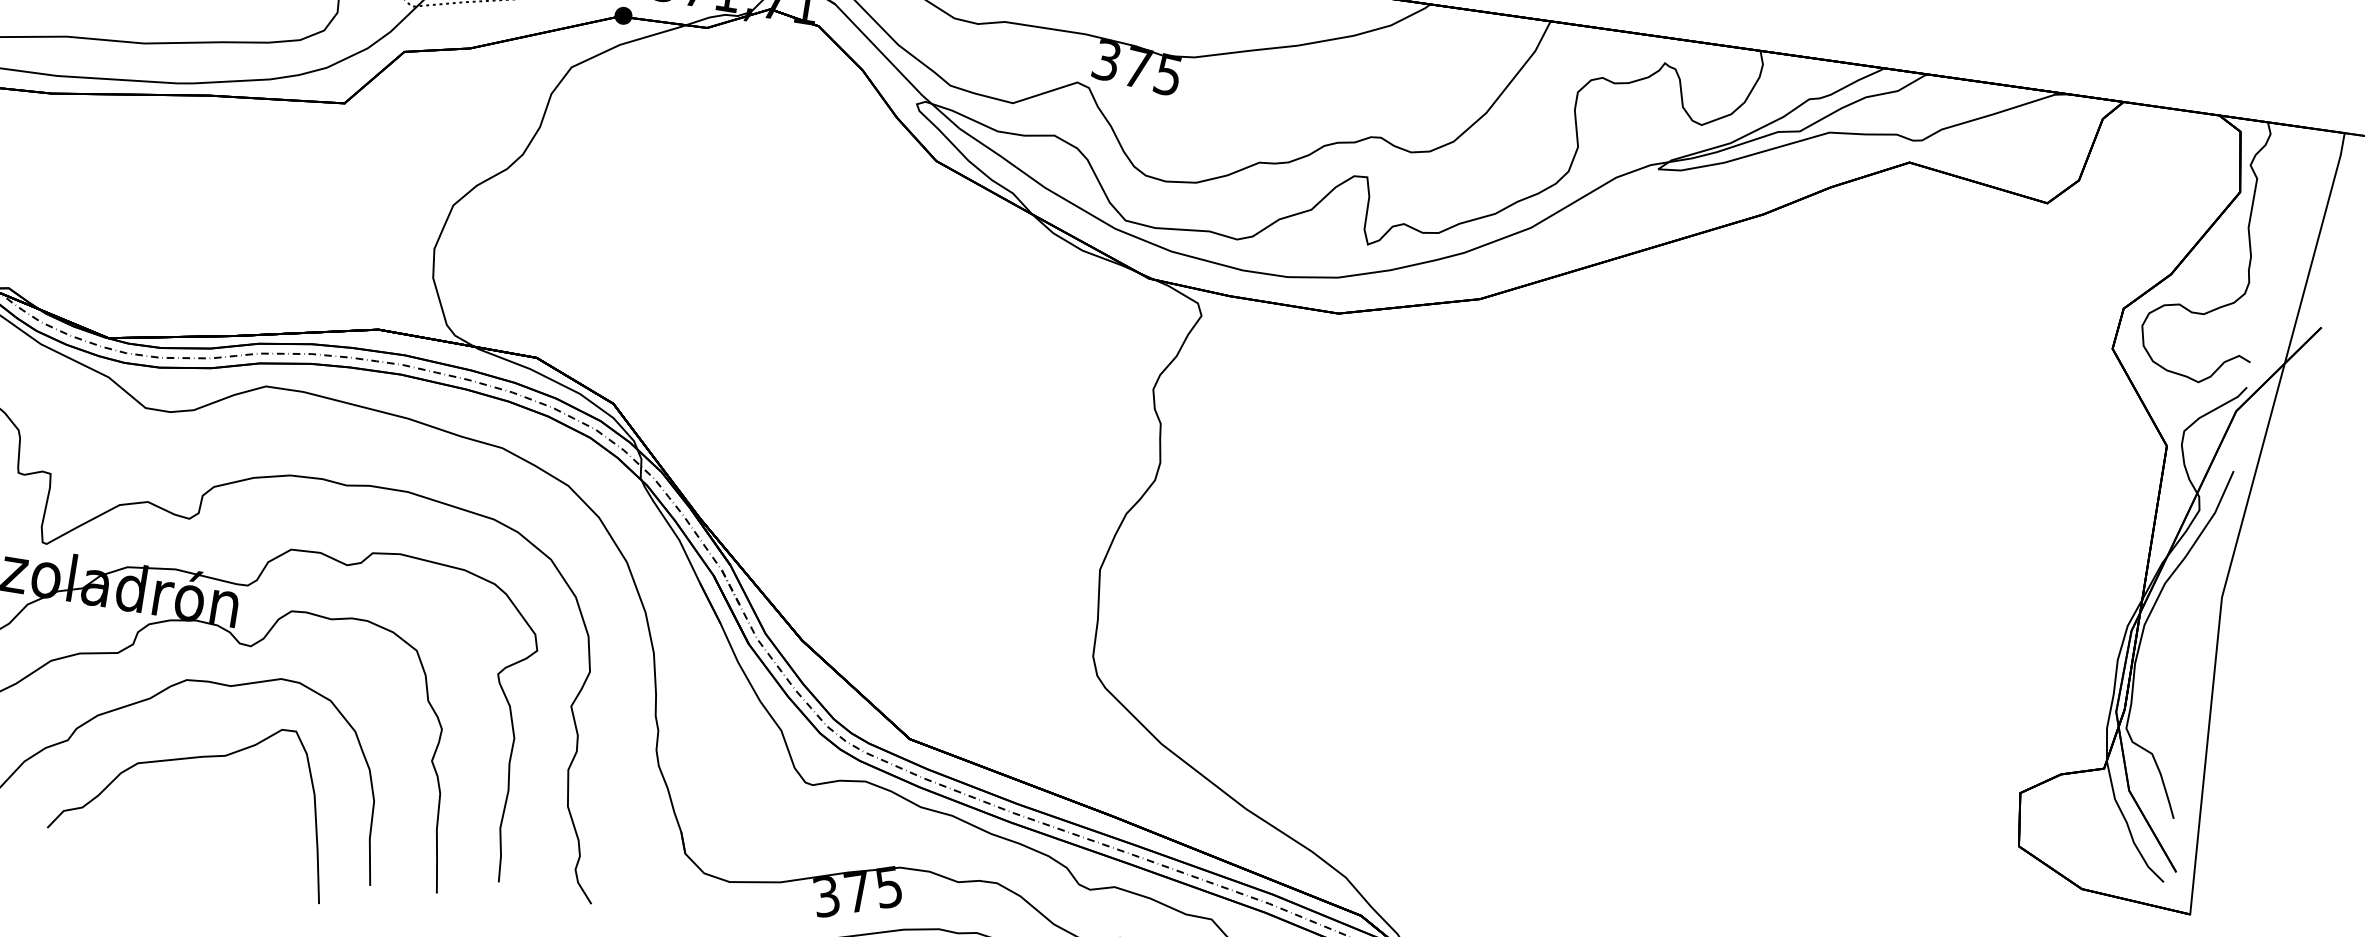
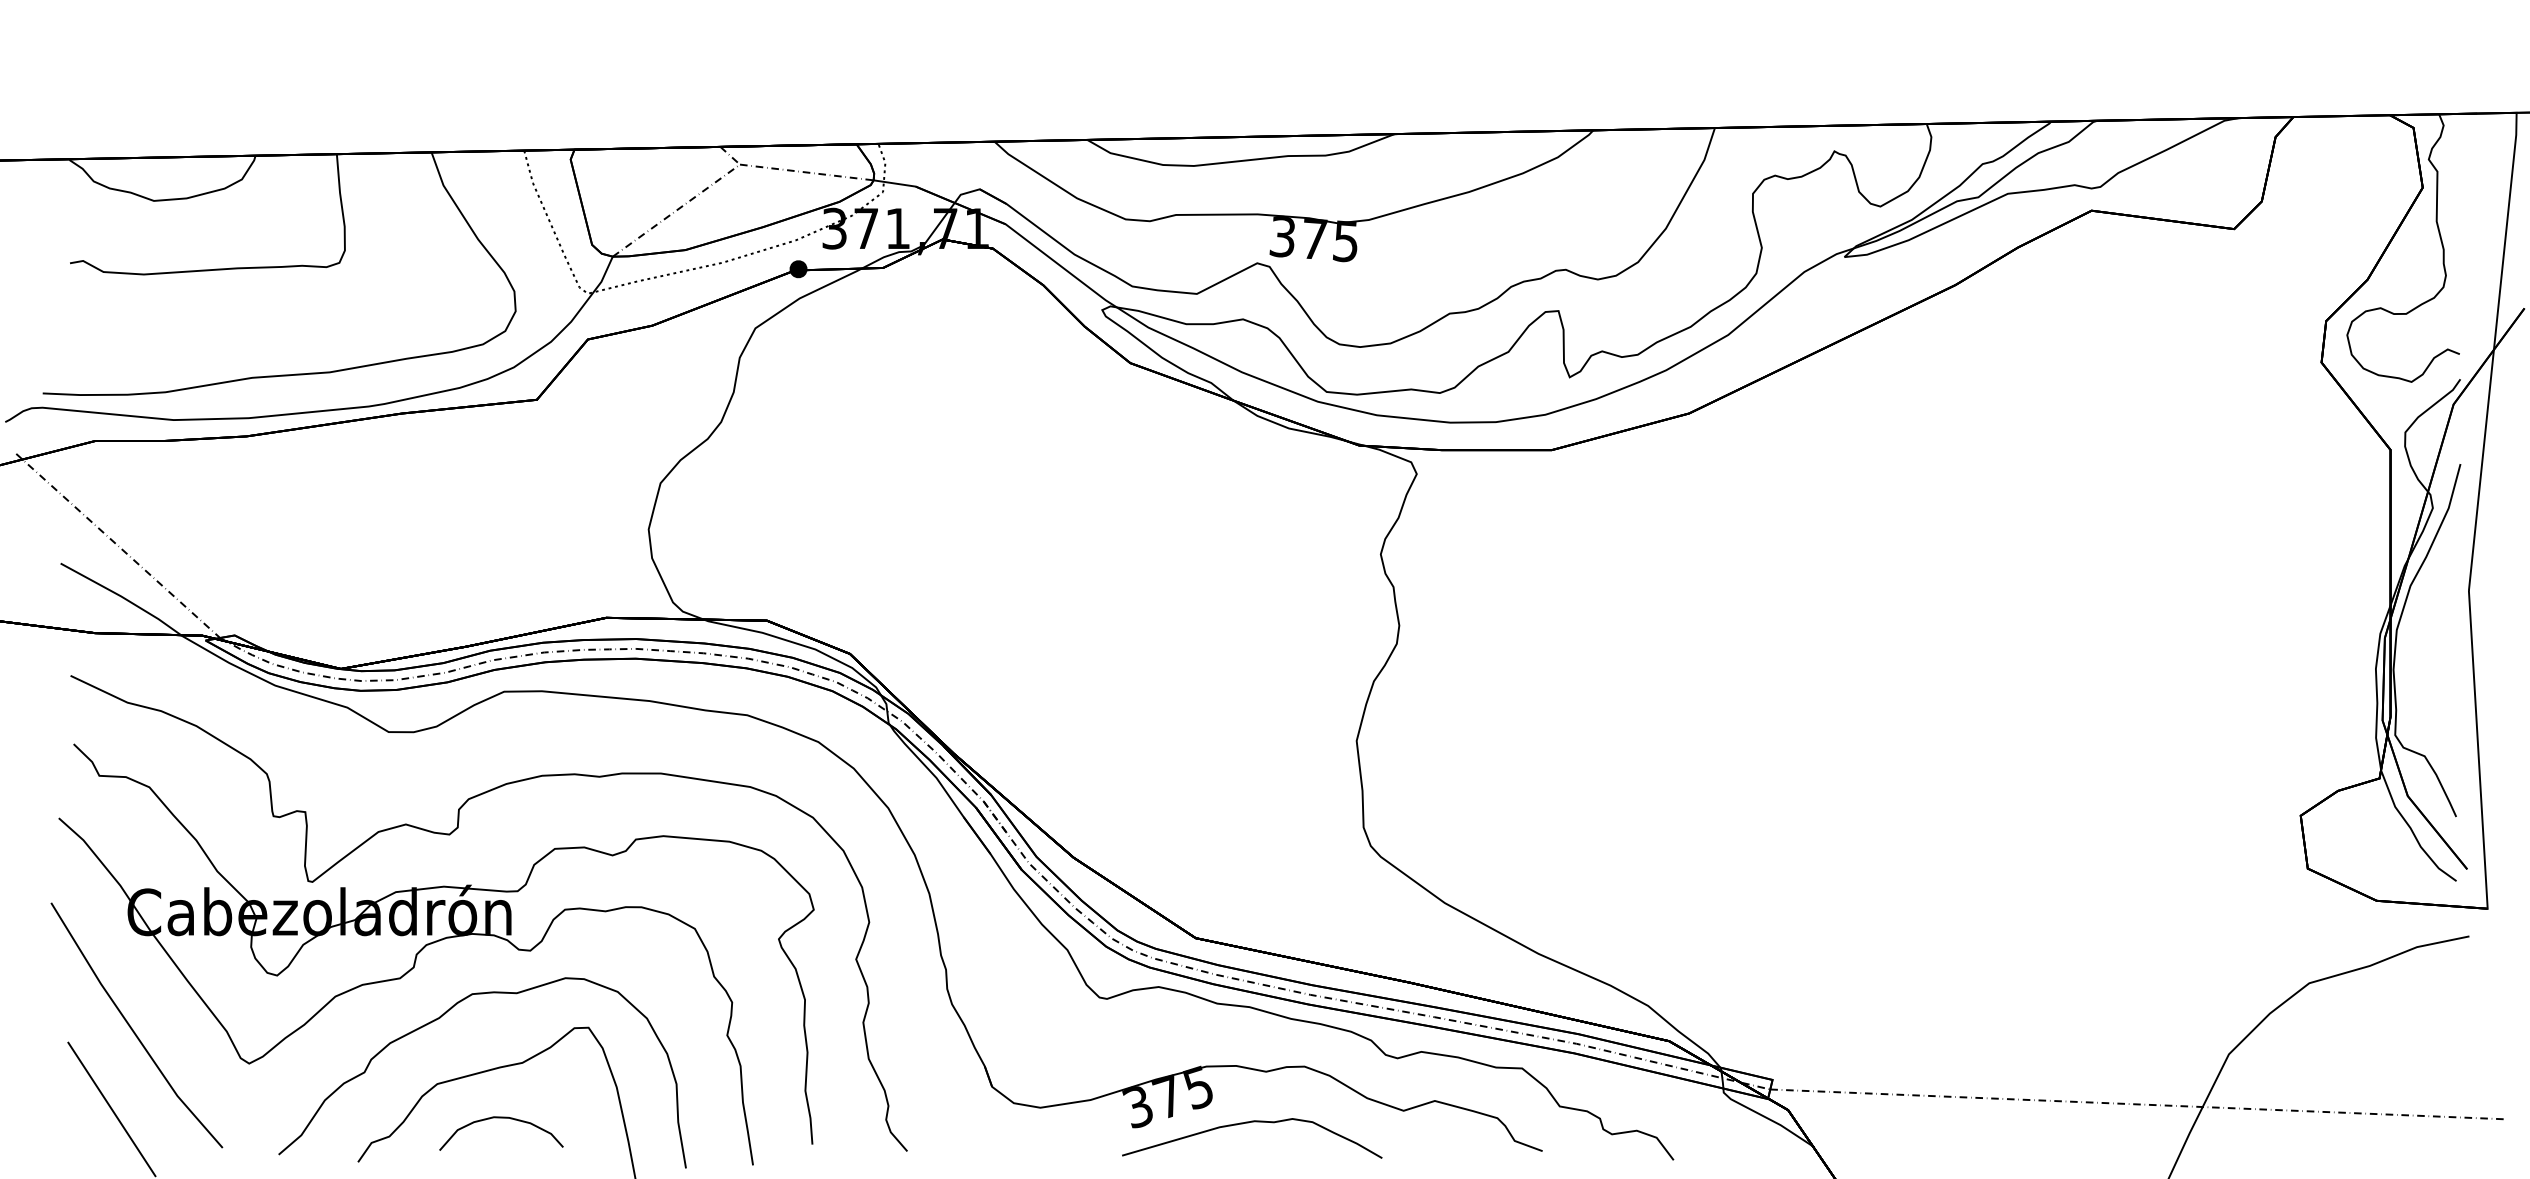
curve: (195, 807) -> (501, 1118), added

